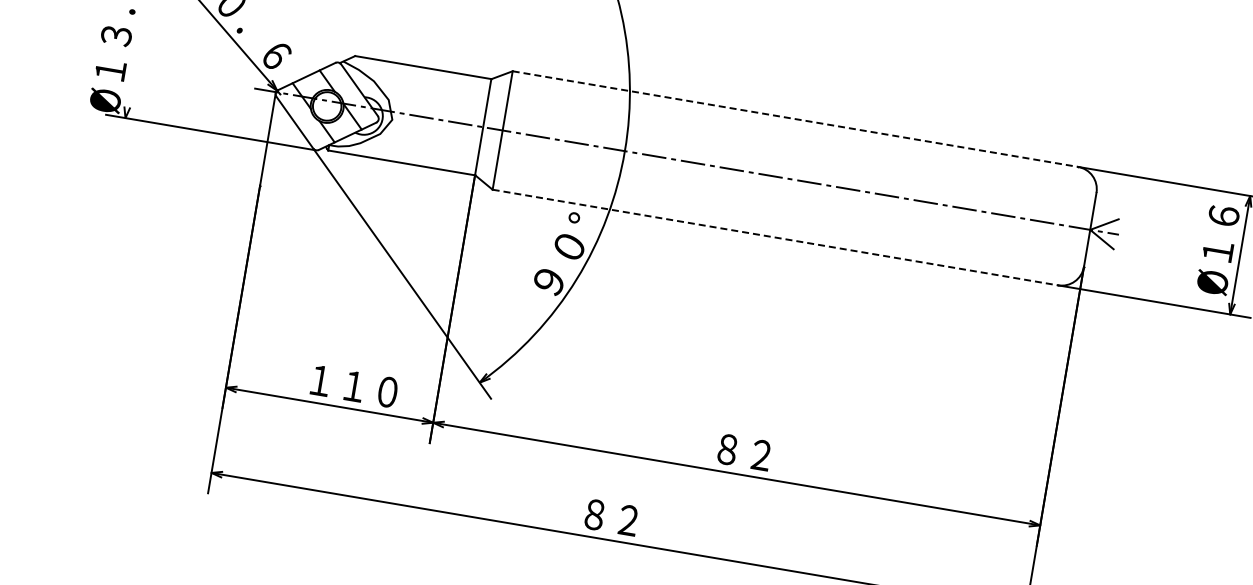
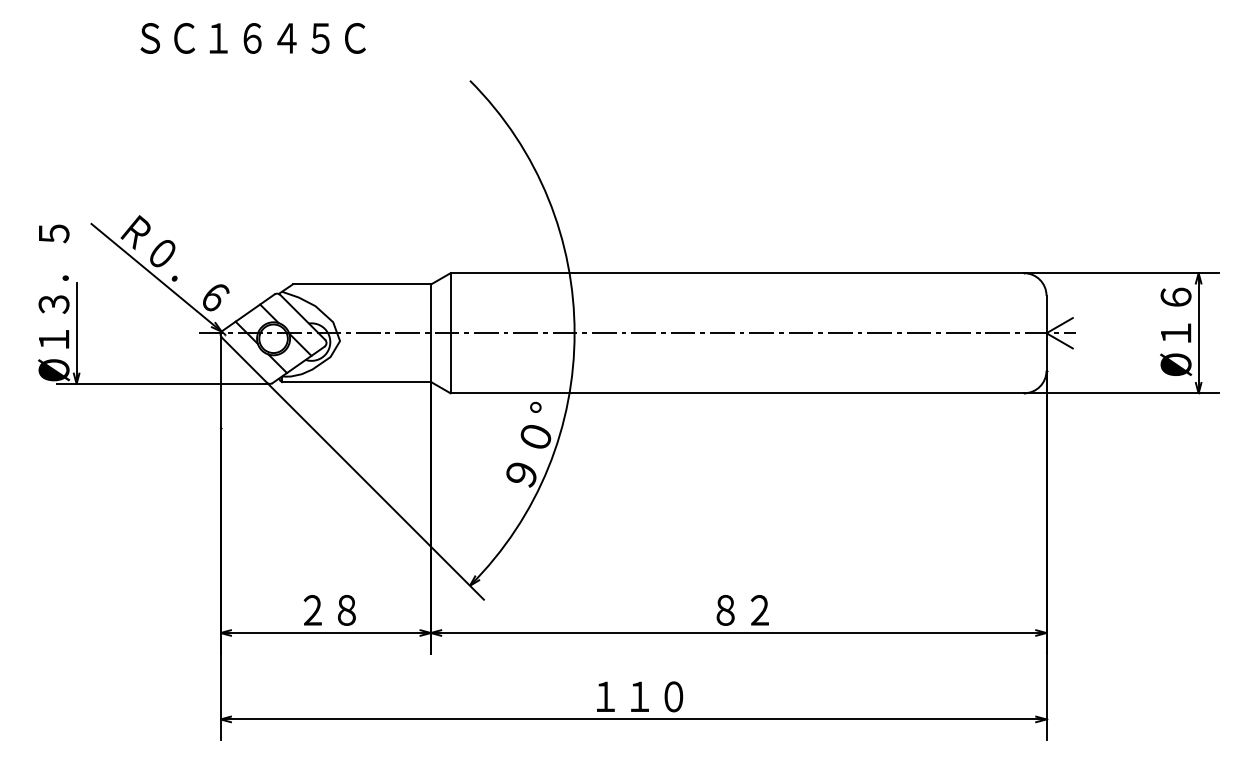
line: (133, 67) -> (76, 332), added
line: (795, 119) -> (737, 273), dashed -> solid
line: (775, 237) -> (737, 393), dashed -> solid
text: (353, 386) -> (346, 610), １１０ -> ２８
text: (628, 520) -> (639, 696), ８２ -> １１０

